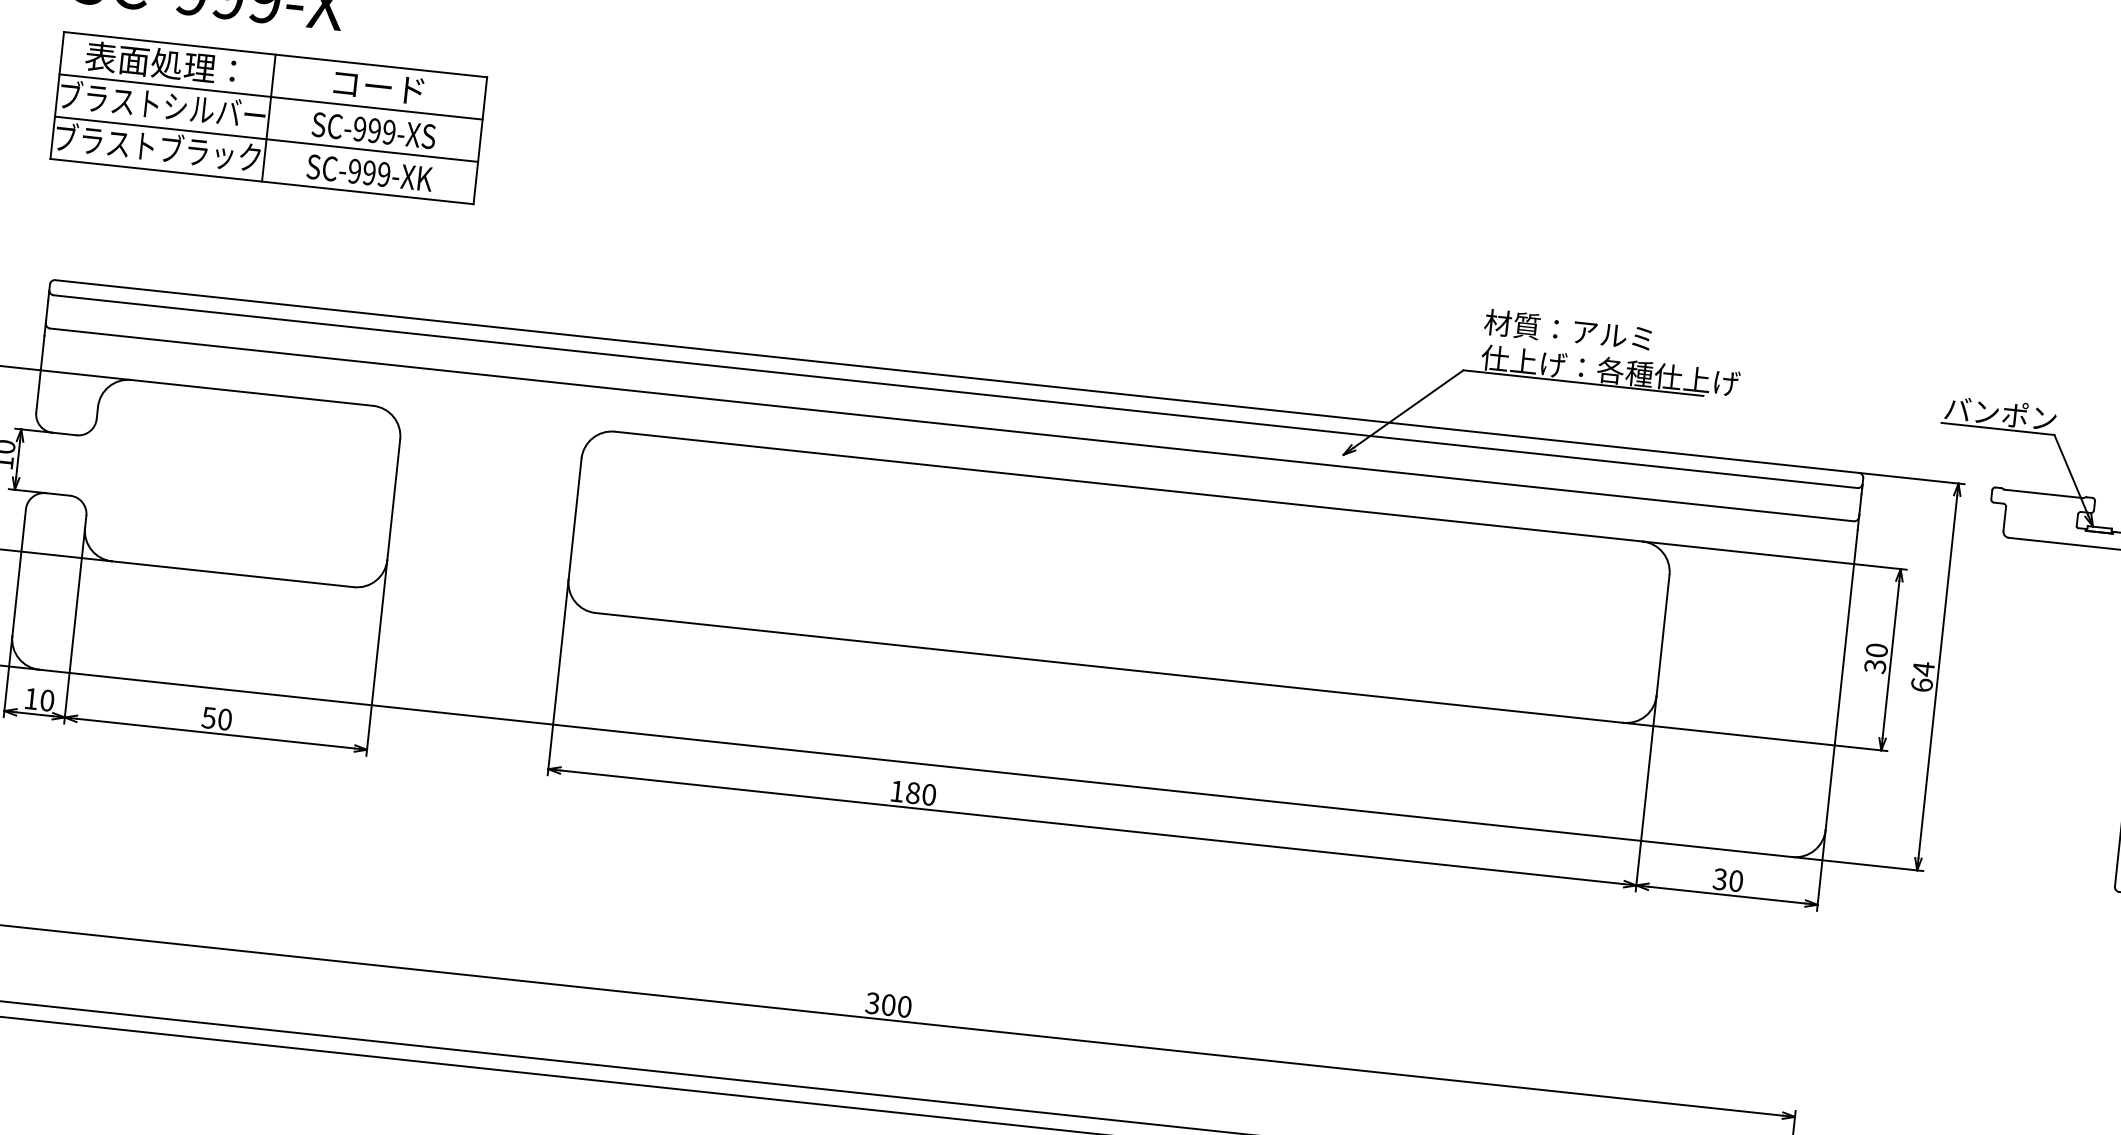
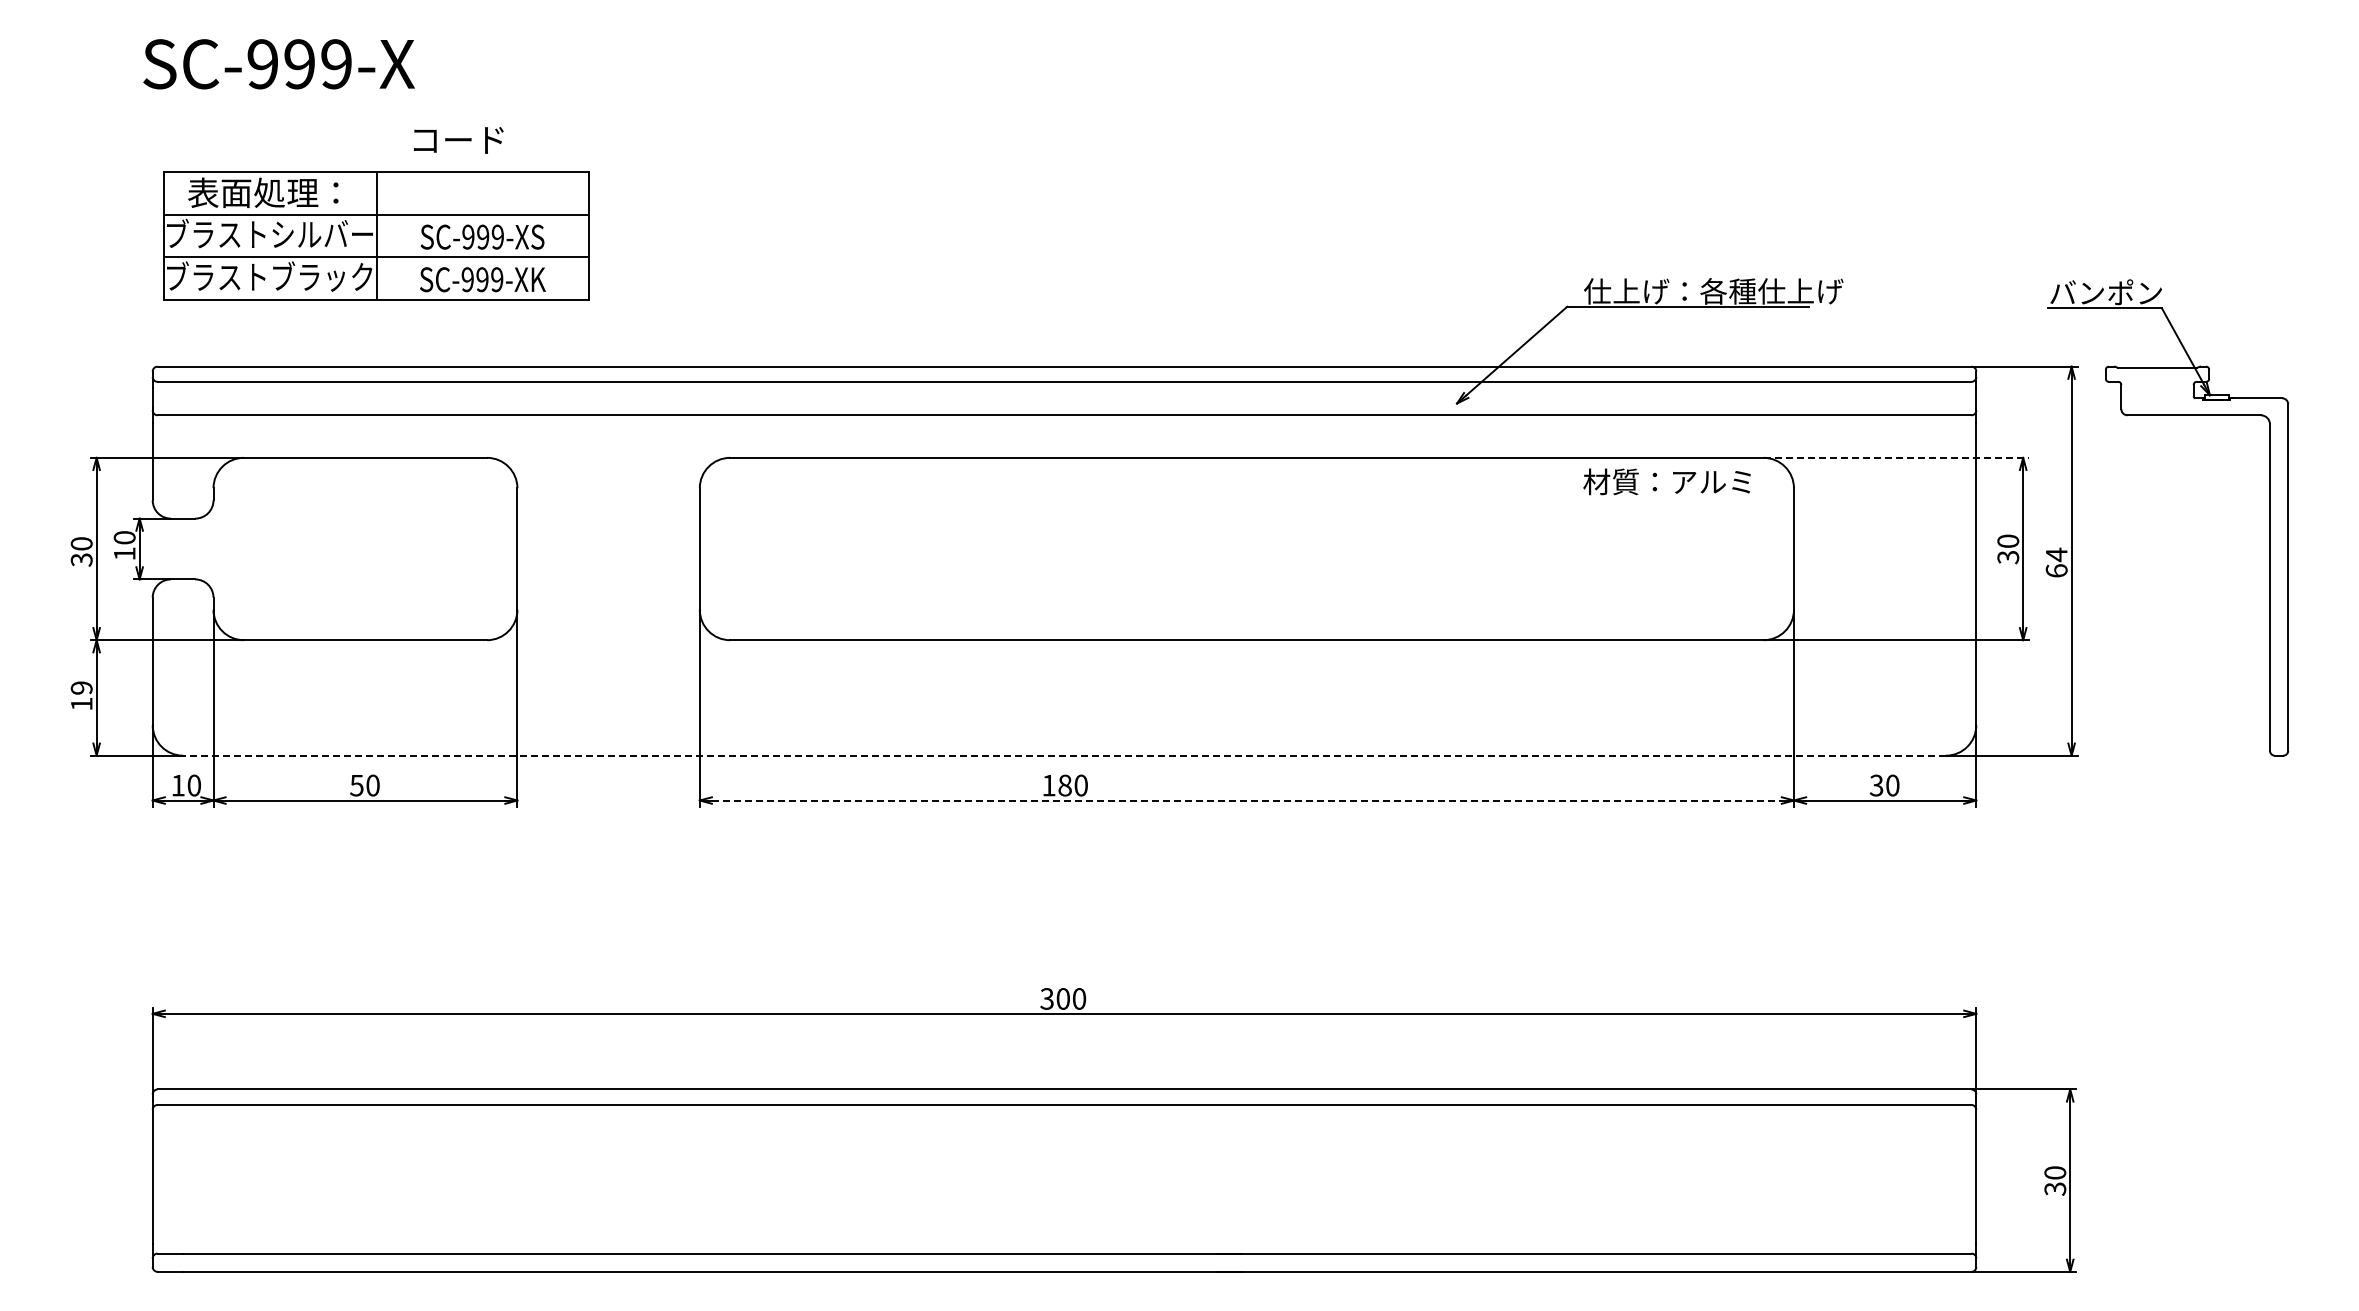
part: (268, 117) -> (376, 235), moved
text: (1567, 329) -> (1666, 481), moved
line: (1774, 555) -> (1896, 457), solid -> dashed
line: (915, 763) -> (1064, 755), solid -> dashed
line: (1091, 827) -> (1246, 800), solid -> dashed

